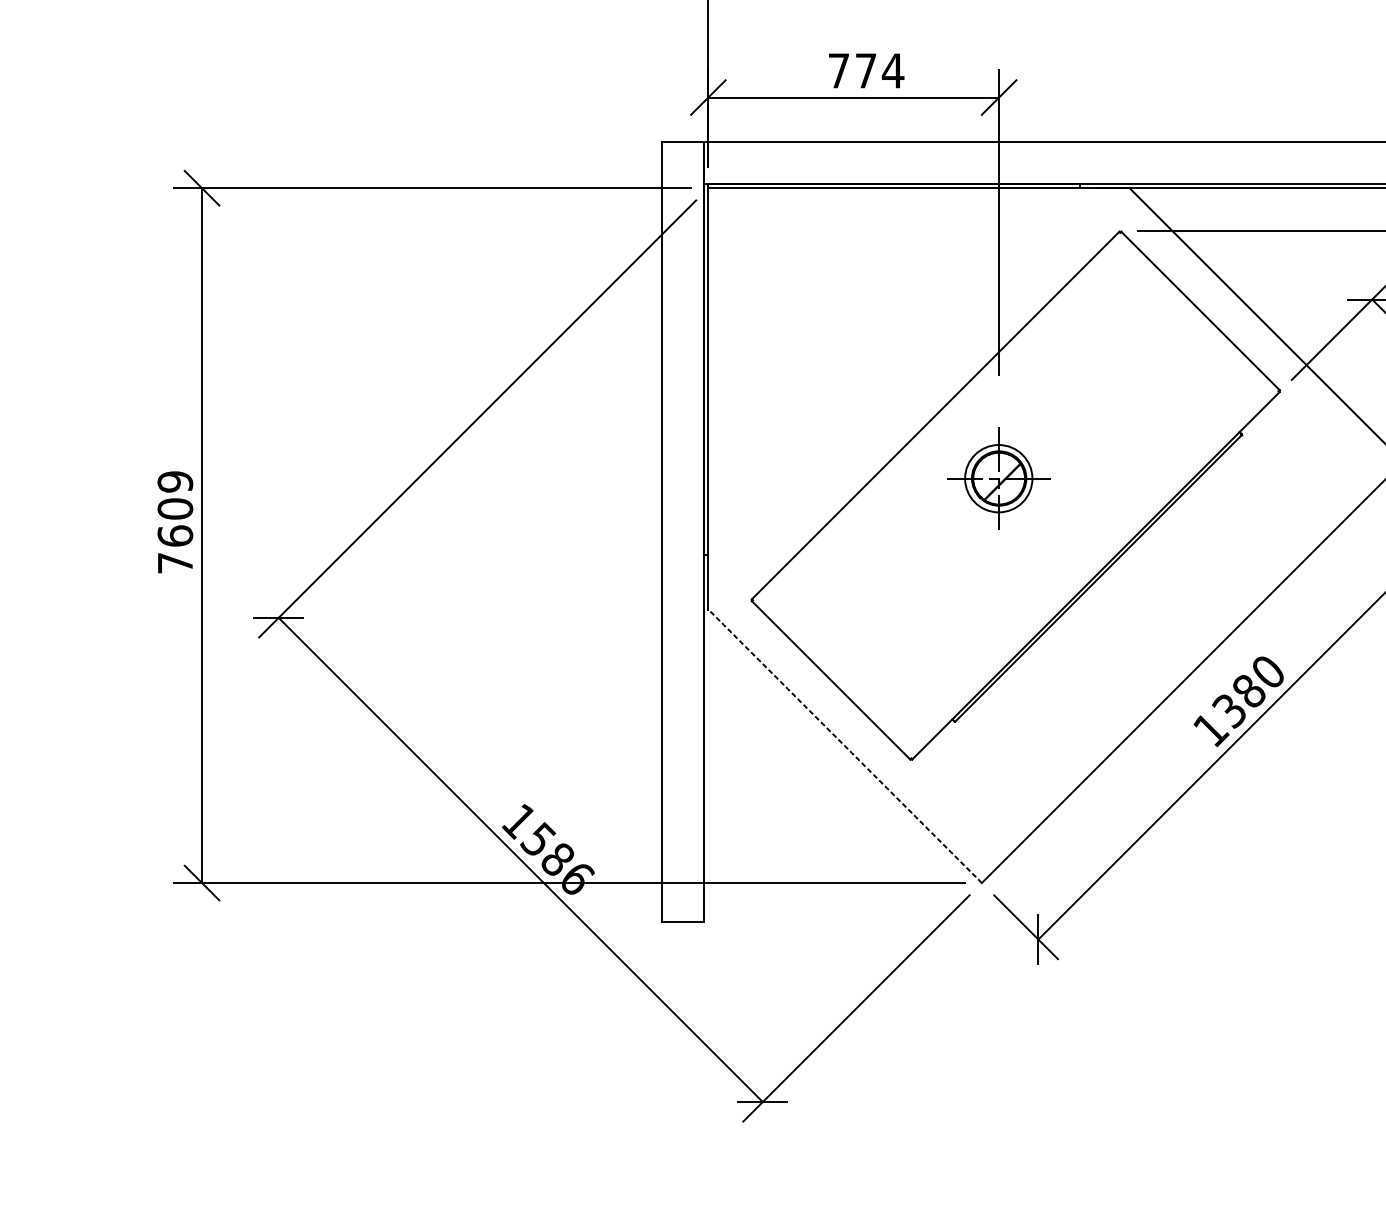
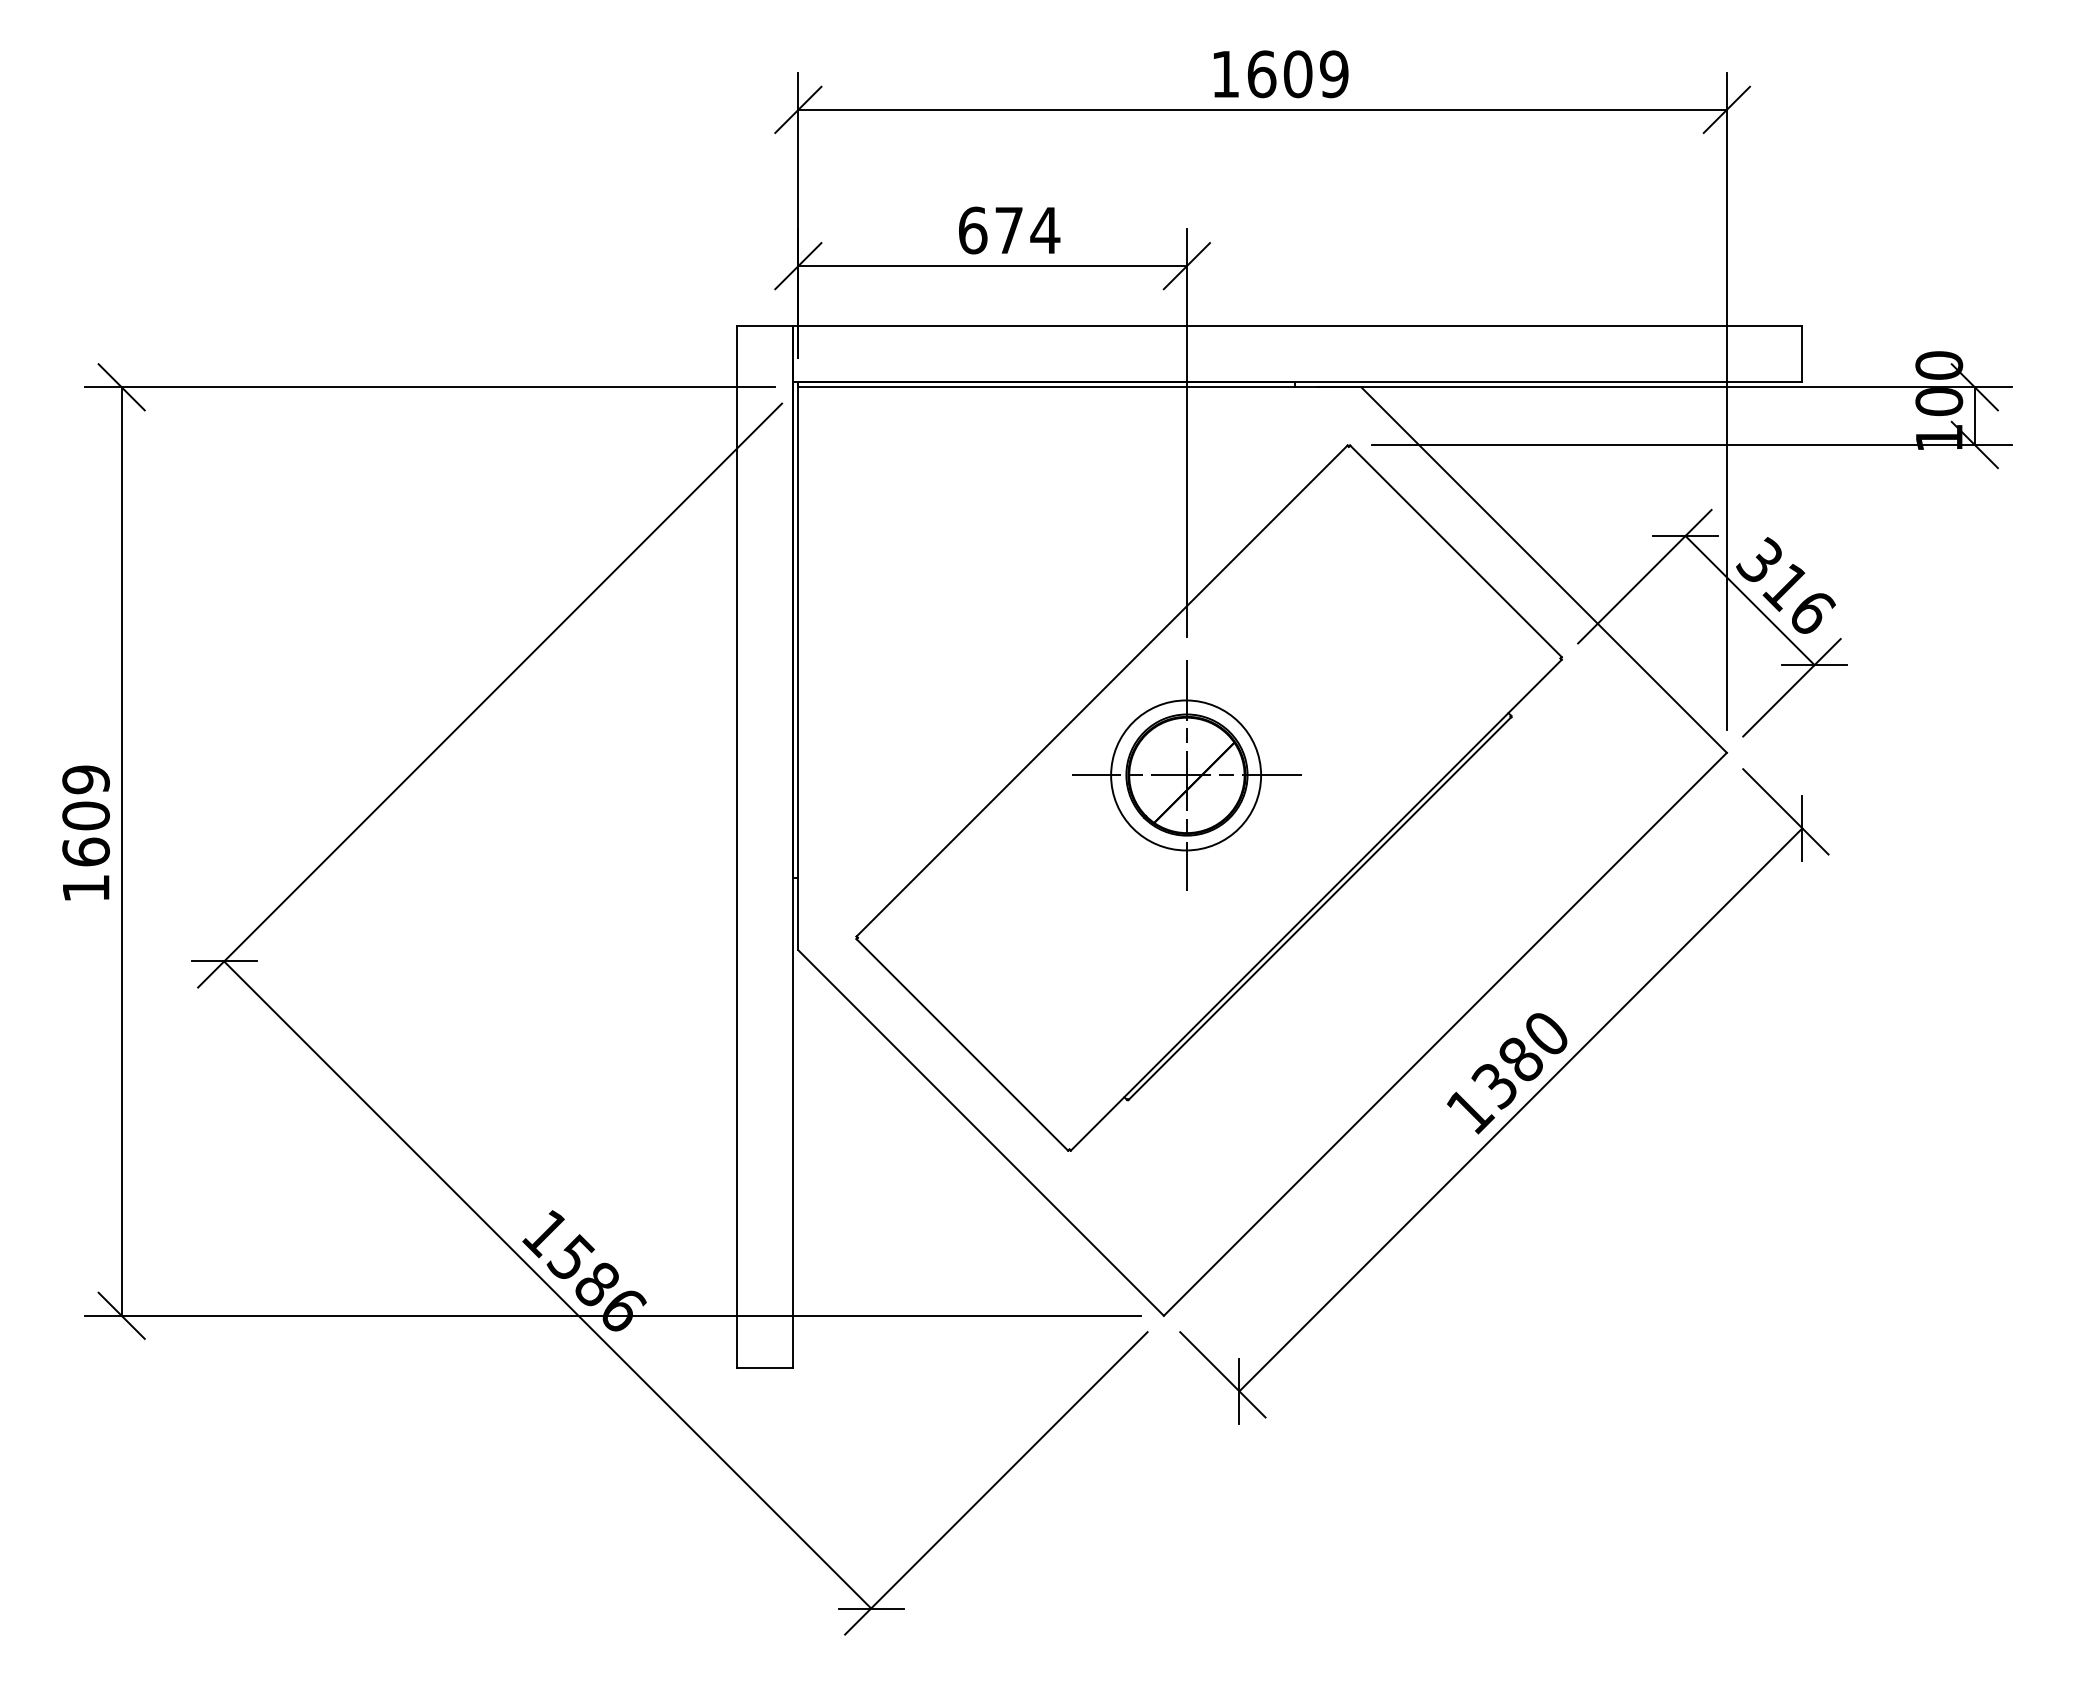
text: (839, 70) -> (973, 230), 774 -> 674
part: (998, 478) -> (1186, 775), size x1.67
text: (175, 563) -> (86, 888), 7609 -> 1609
line: (844, 745) -> (980, 1132), dashed -> solid

